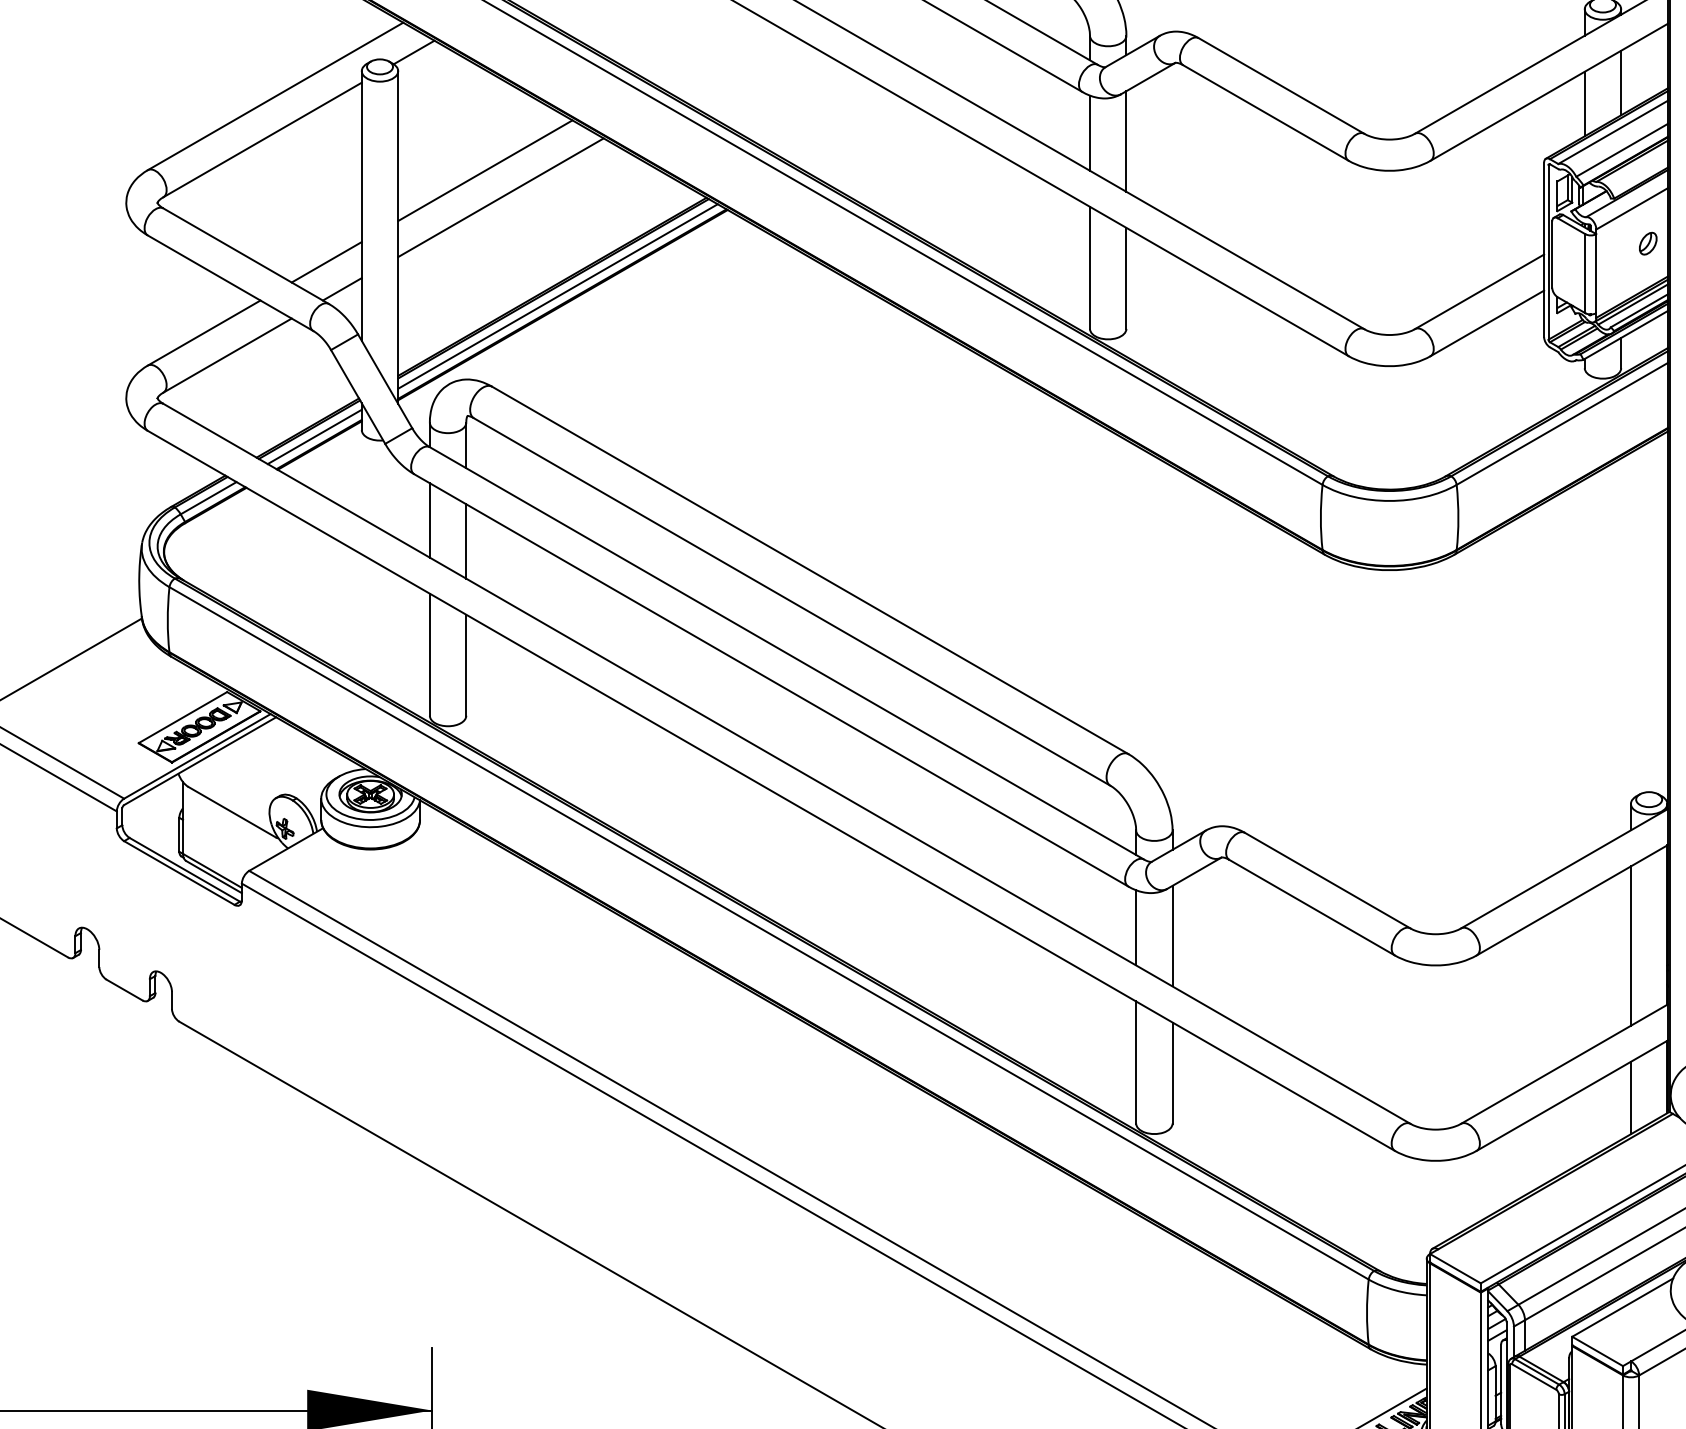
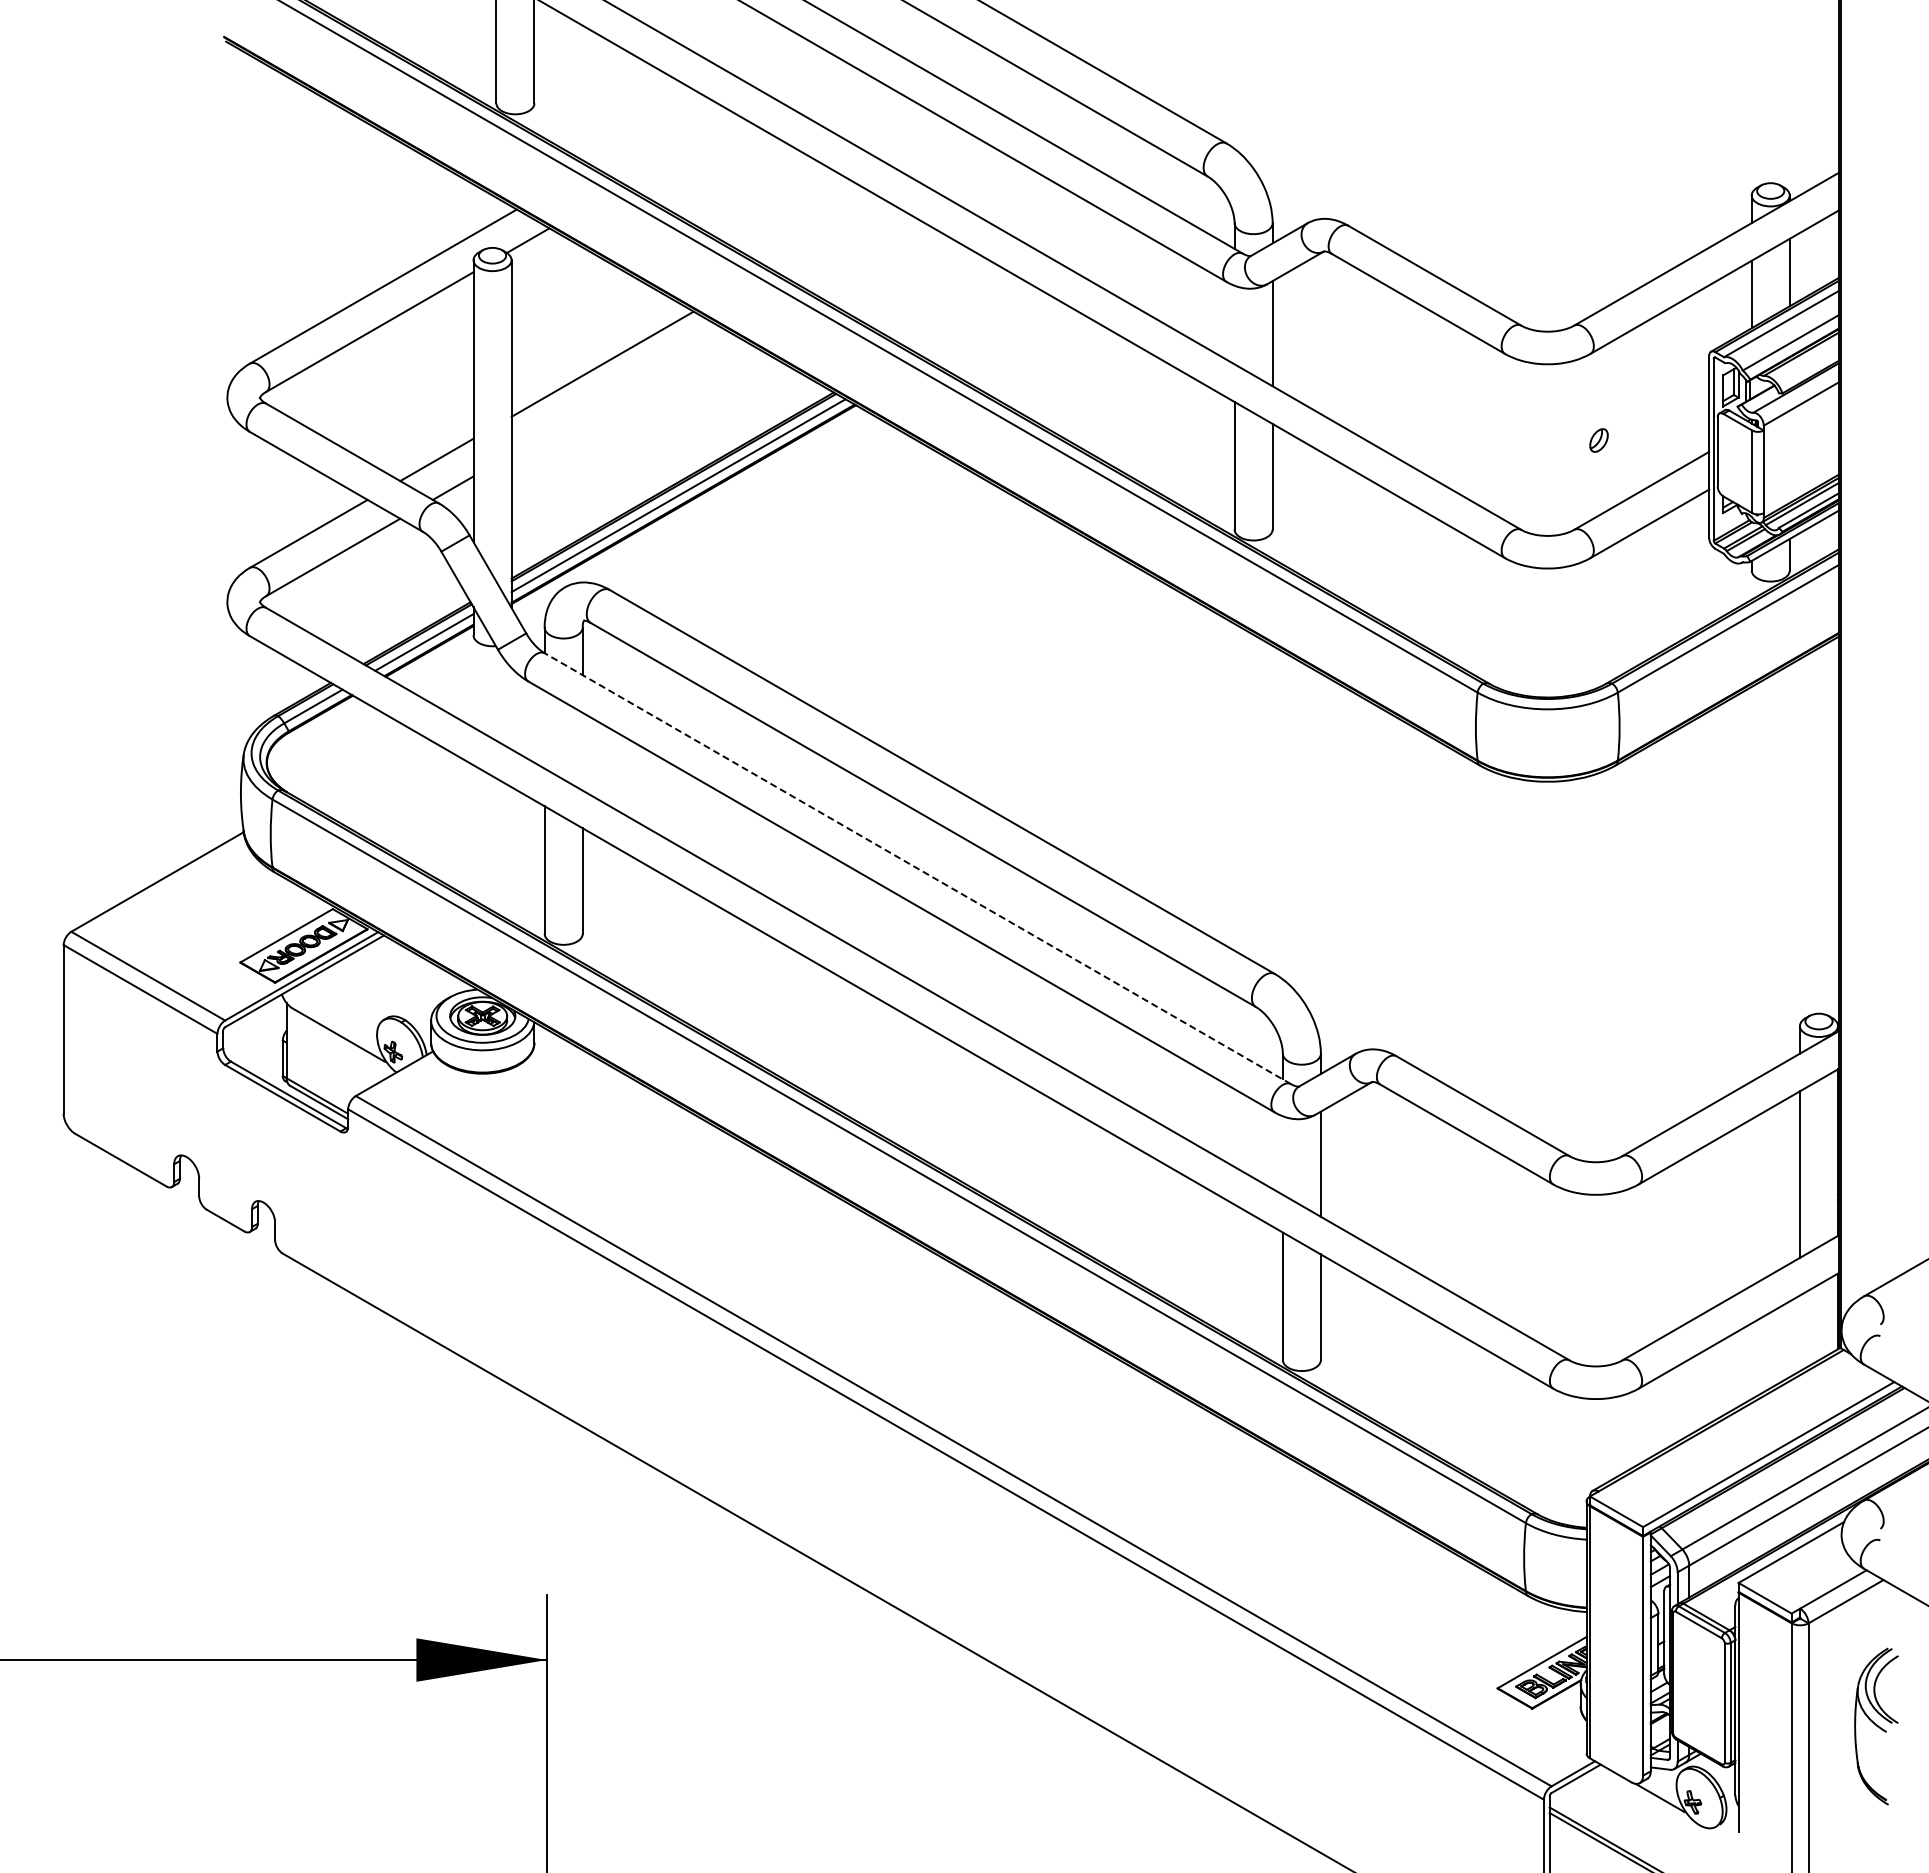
line: (1089, 132) -> (1234, 324), removed
line: (500, 197) -> (618, 392), removed
part: (1647, 243) -> (1598, 440), moved
line: (429, 520) -> (544, 729), removed
line: (466, 541) -> (582, 751), removed
line: (786, 653) -> (917, 868), solid -> dashed
line: (1135, 927) -> (1282, 1155), removed
line: (1630, 1098) -> (1799, 1333), removed

